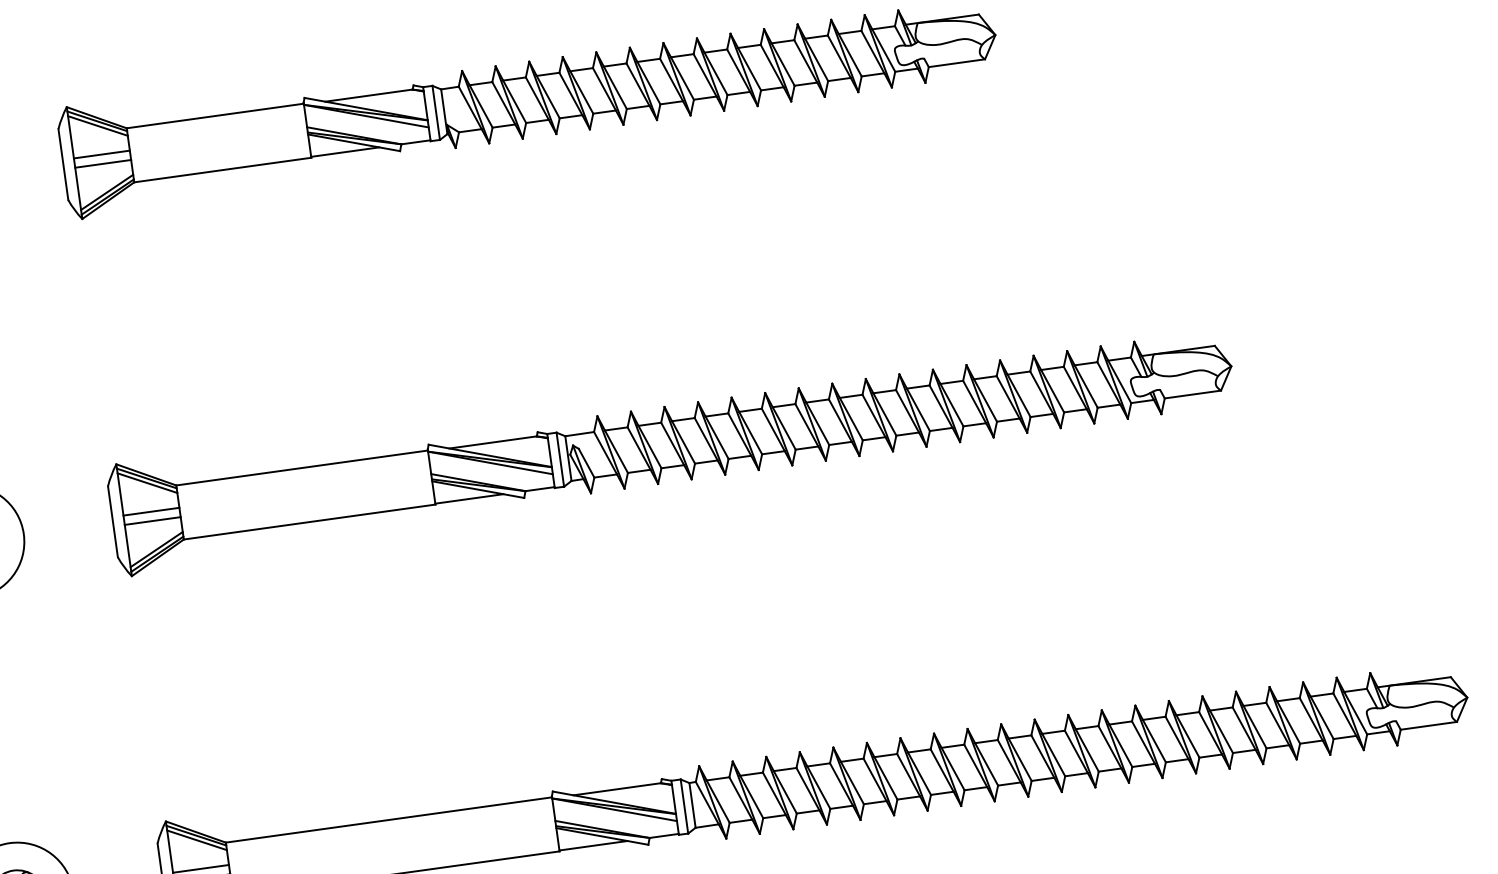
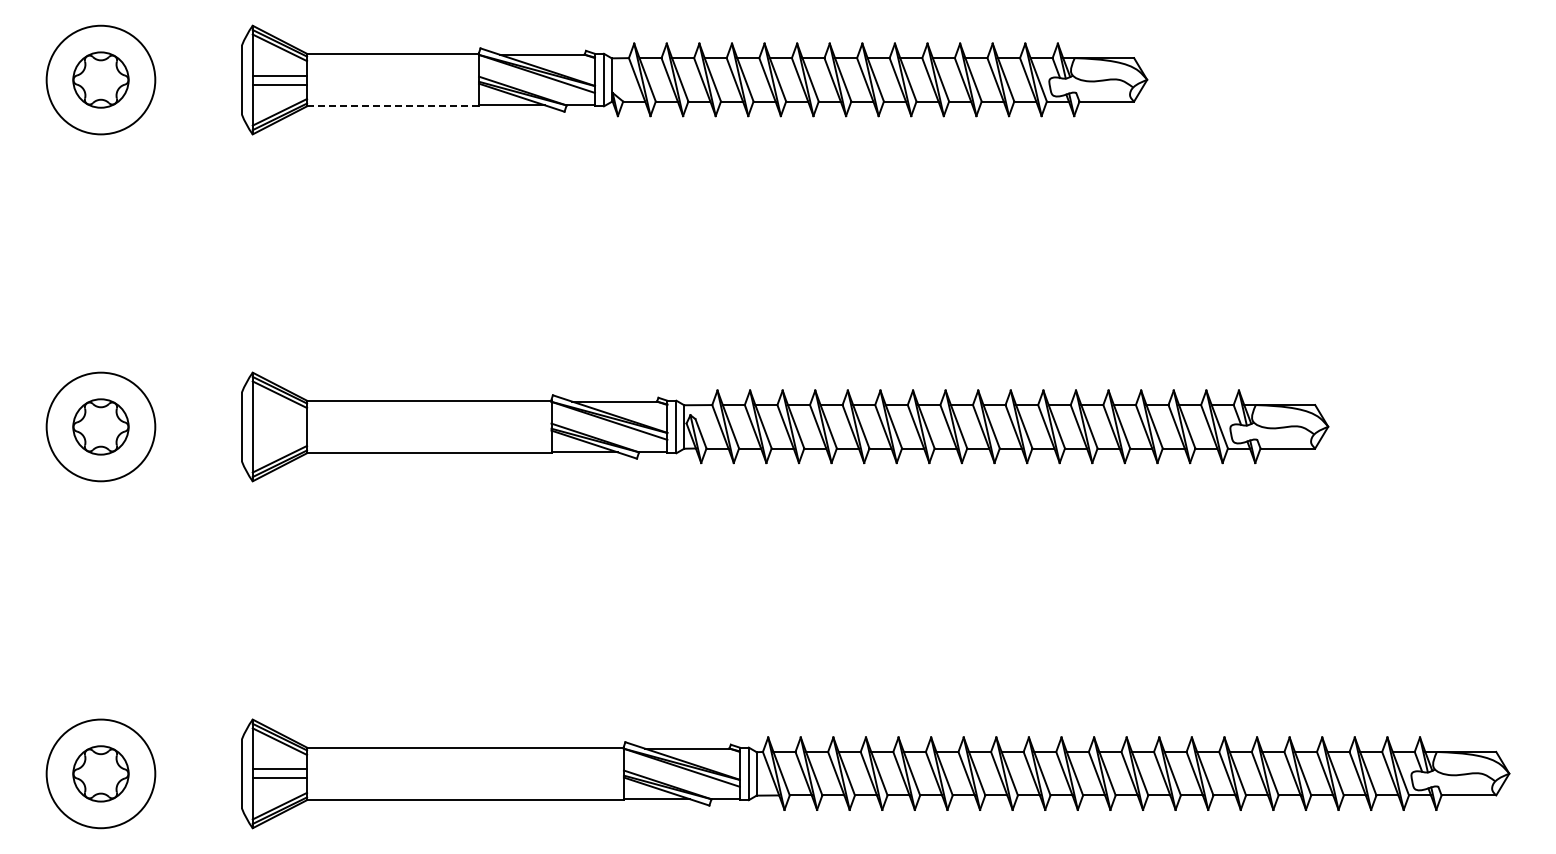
line: (223, 170) -> (393, 106), solid -> dashed
line: (151, 511) -> (279, 422), removed
line: (152, 521) -> (279, 431), removed

